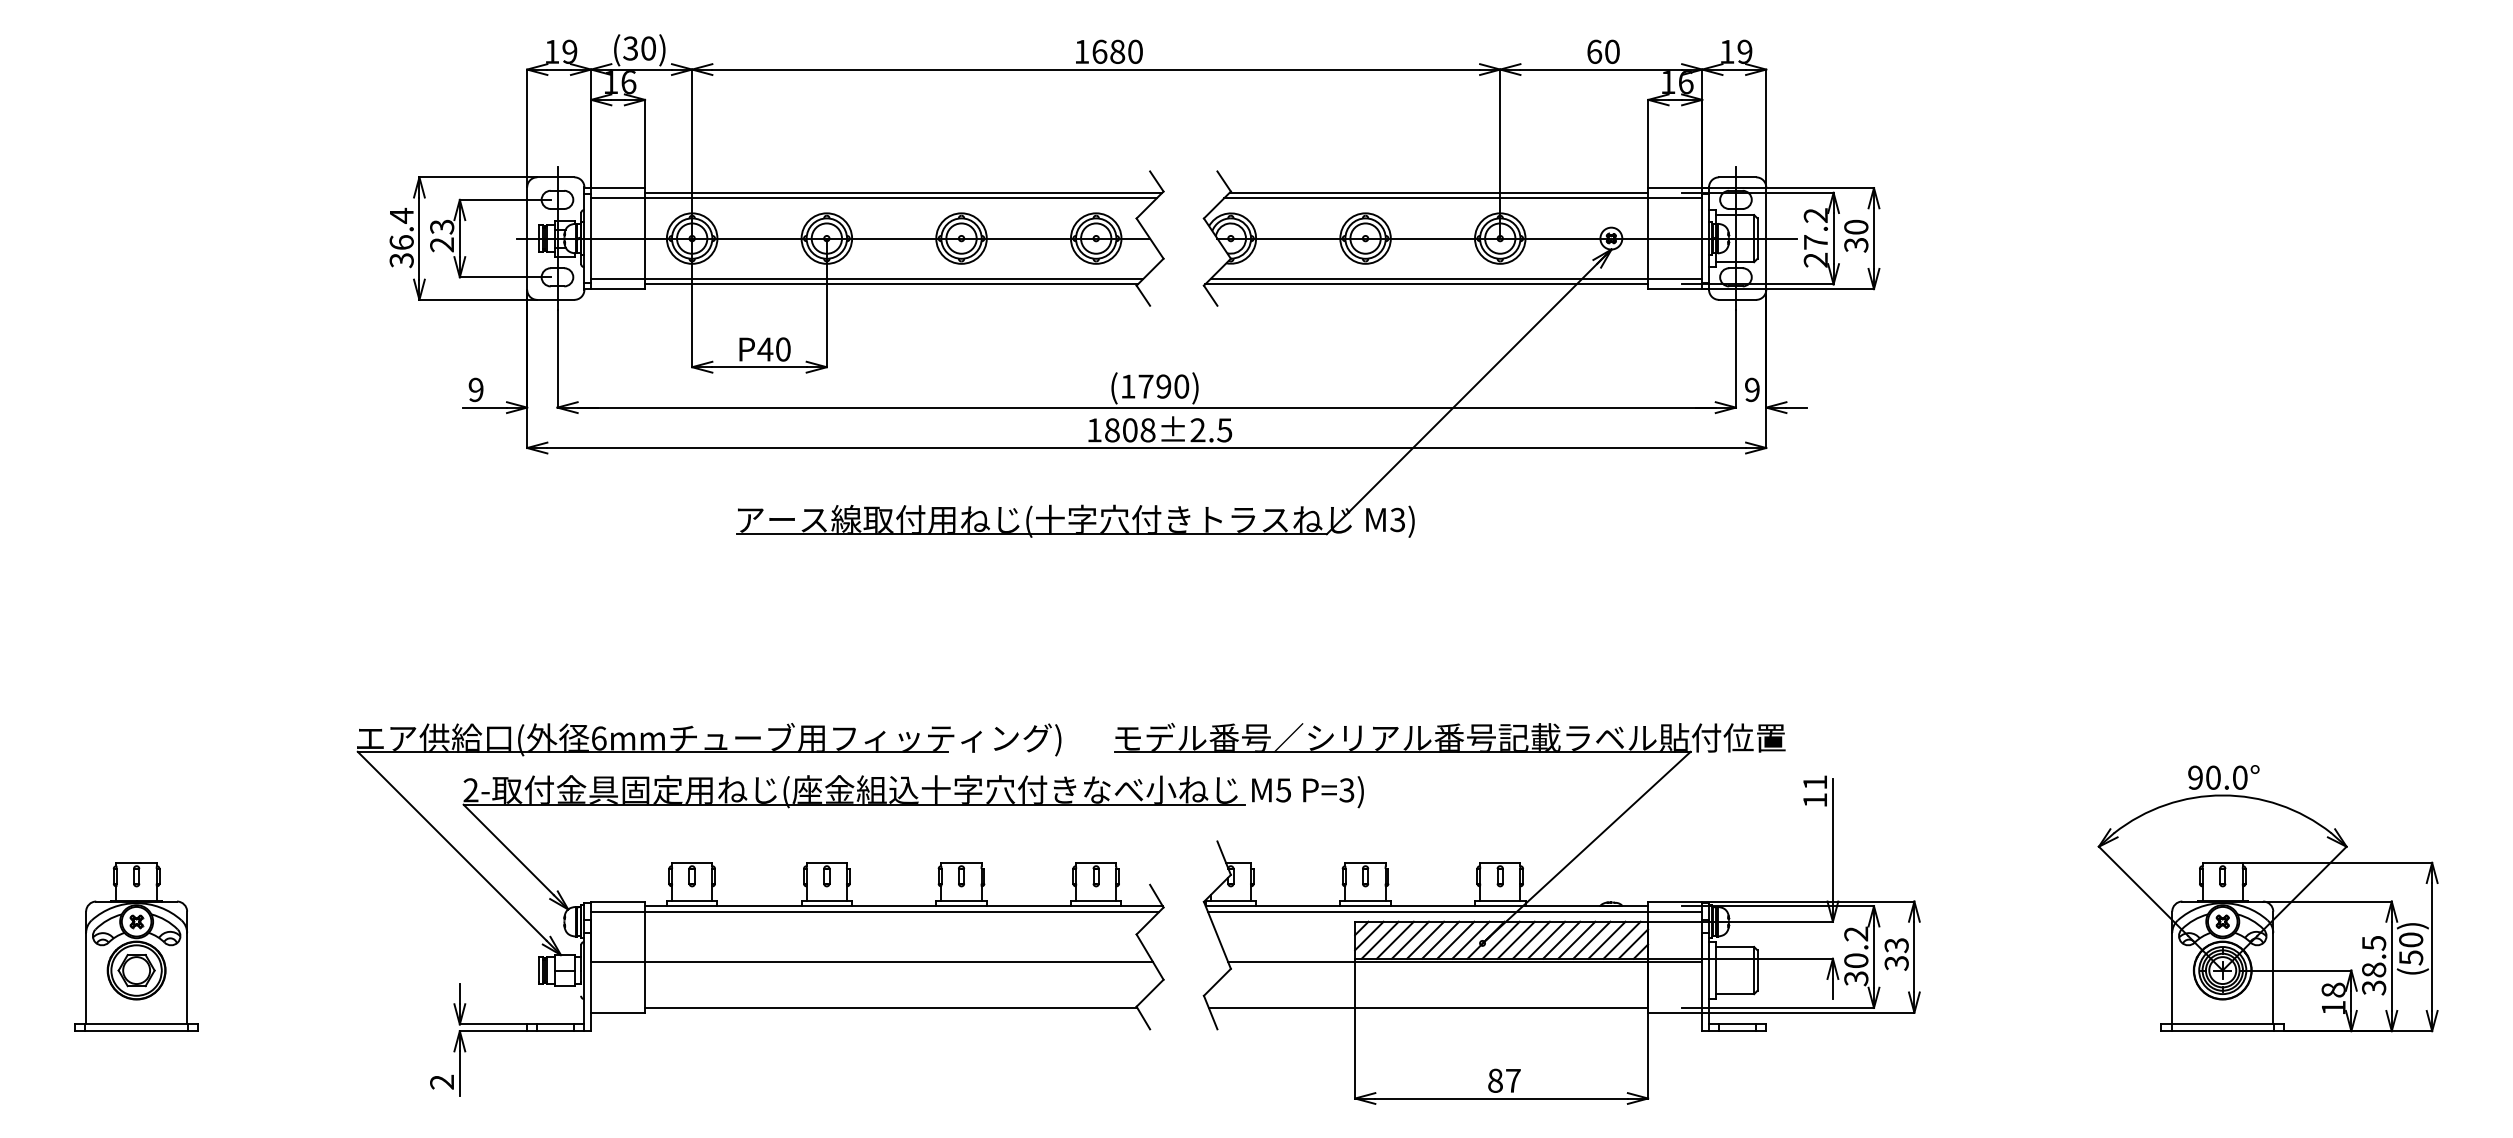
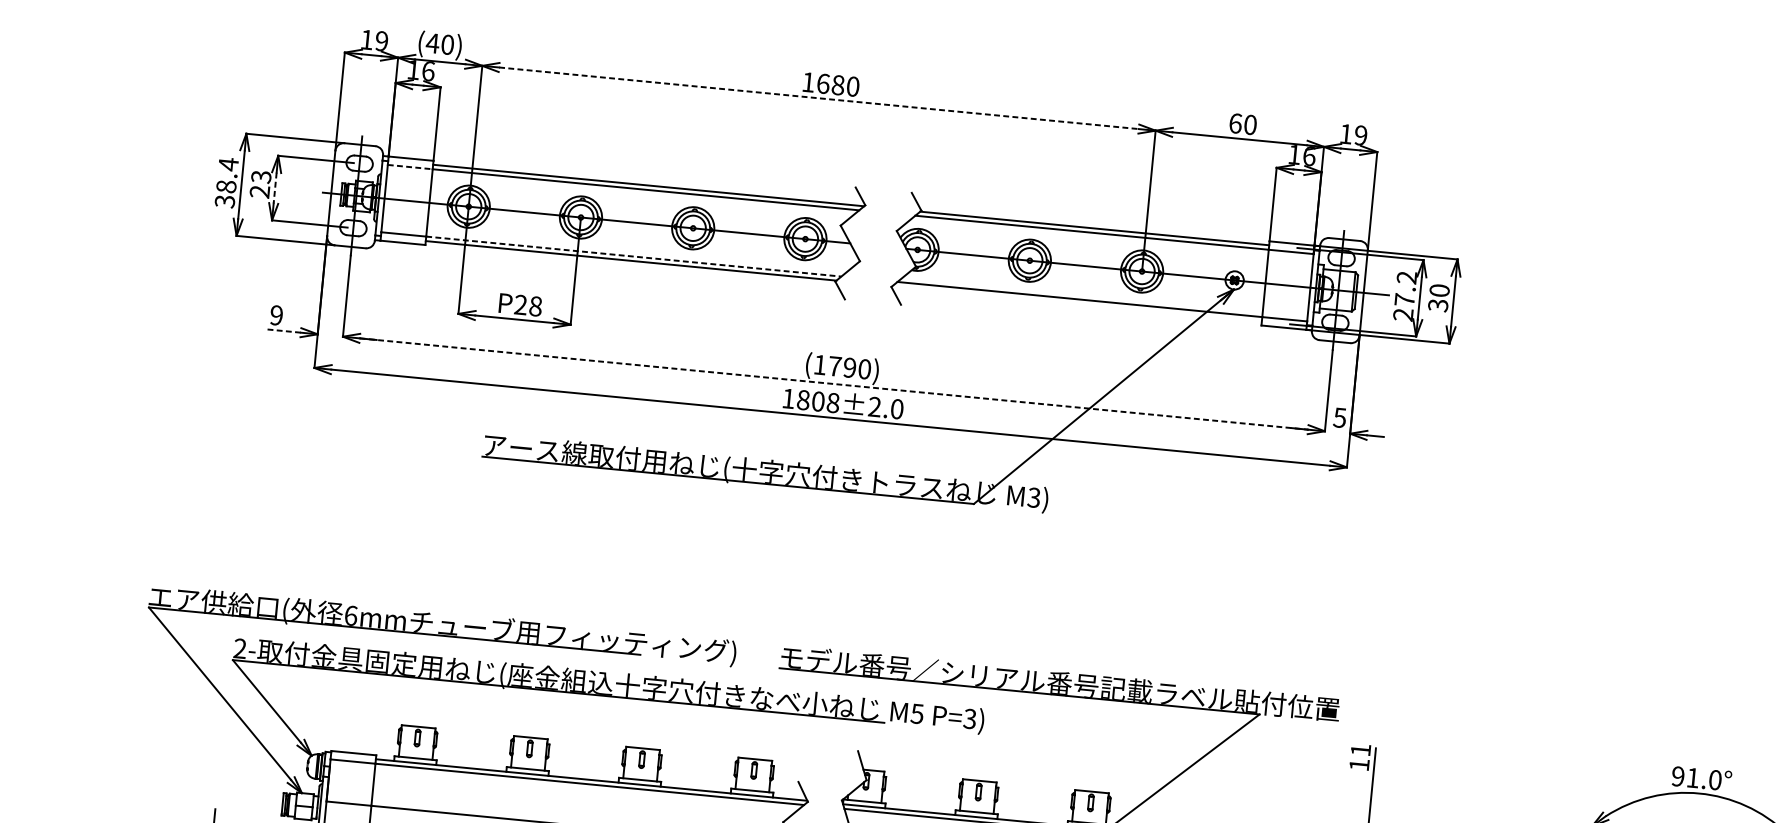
text: (630, 48) -> (432, 43), (30) -> (40)
line: (1096, 69) -> (819, 98), solid -> dashed
line: (618, 198) -> (410, 167), solid -> dashed
line: (459, 238) -> (274, 187), solid -> dashed
text: (401, 242) -> (226, 186), 36.4 -> 38.4
line: (894, 279) -> (634, 257), solid -> dashed
line: (1426, 284) -> (1076, 303), removed
text: (773, 349) -> (527, 305), P40 -> P28
text: (1751, 389) -> (1339, 417), 9 -> 5
line: (485, 407) -> (282, 330), solid -> dashed
line: (1147, 407) -> (834, 383), solid -> dashed
text: (1224, 430) -> (896, 409), 1808±2.5 -> 1808±2.0
text: (2213, 777) -> (1693, 777), 90.0° -> 91.0°

